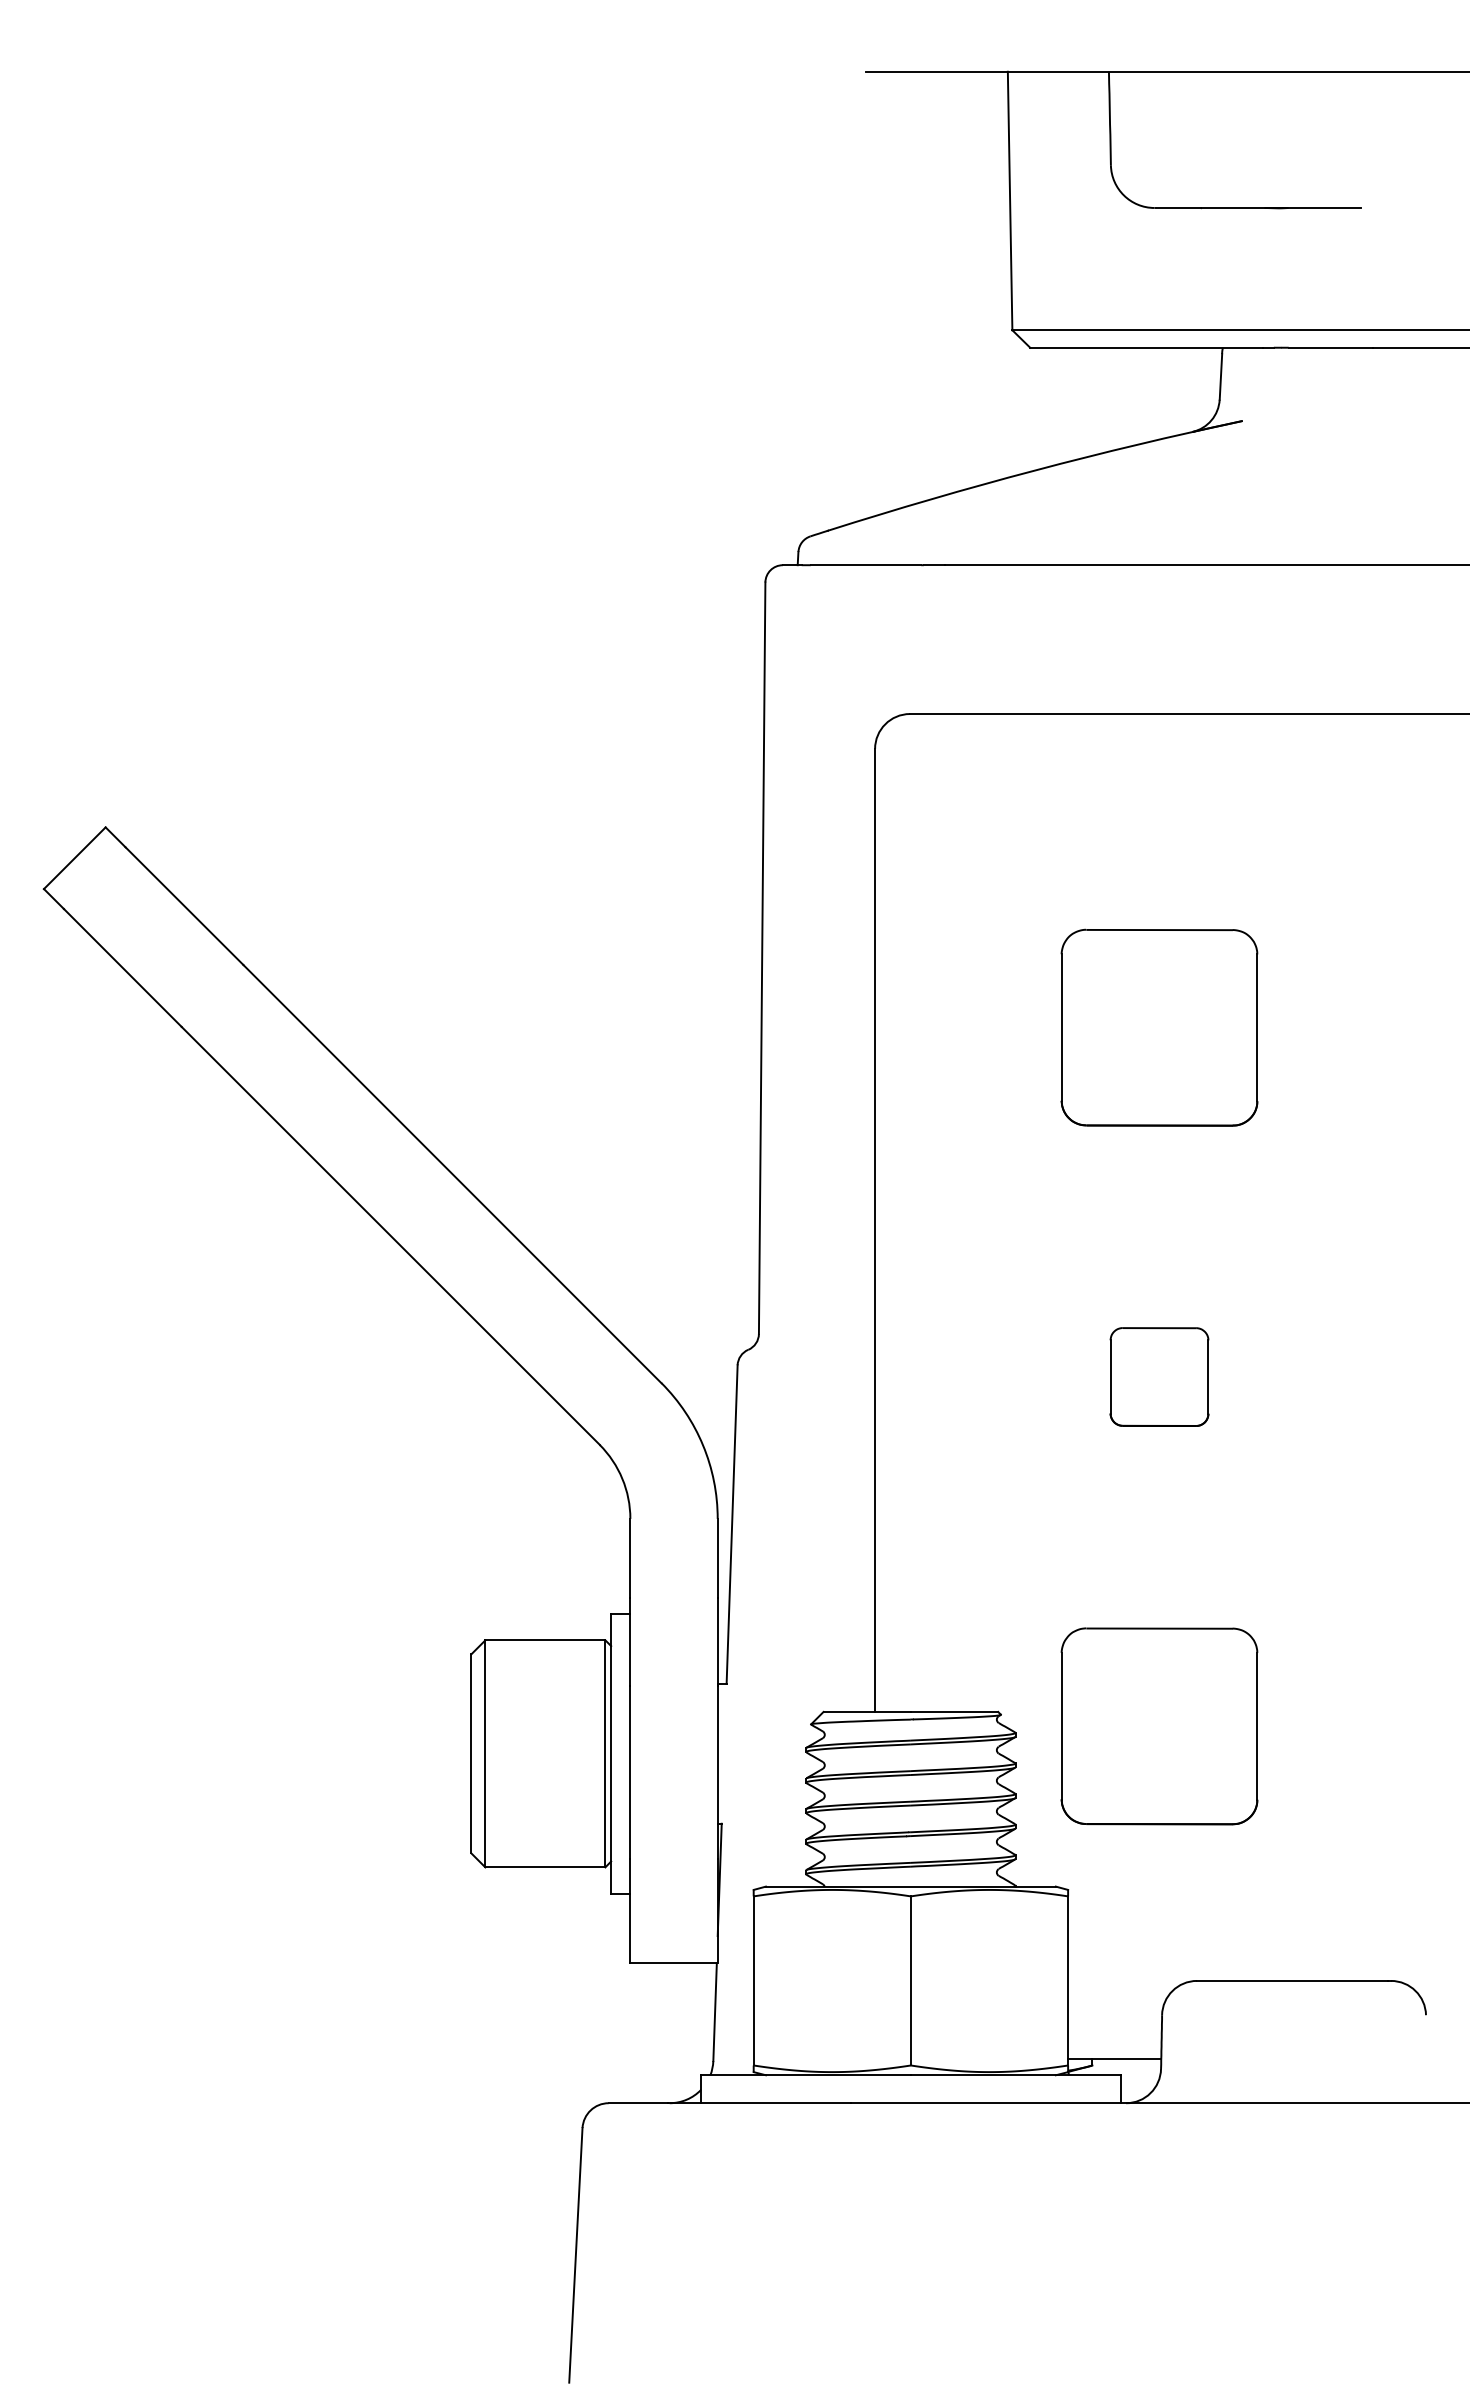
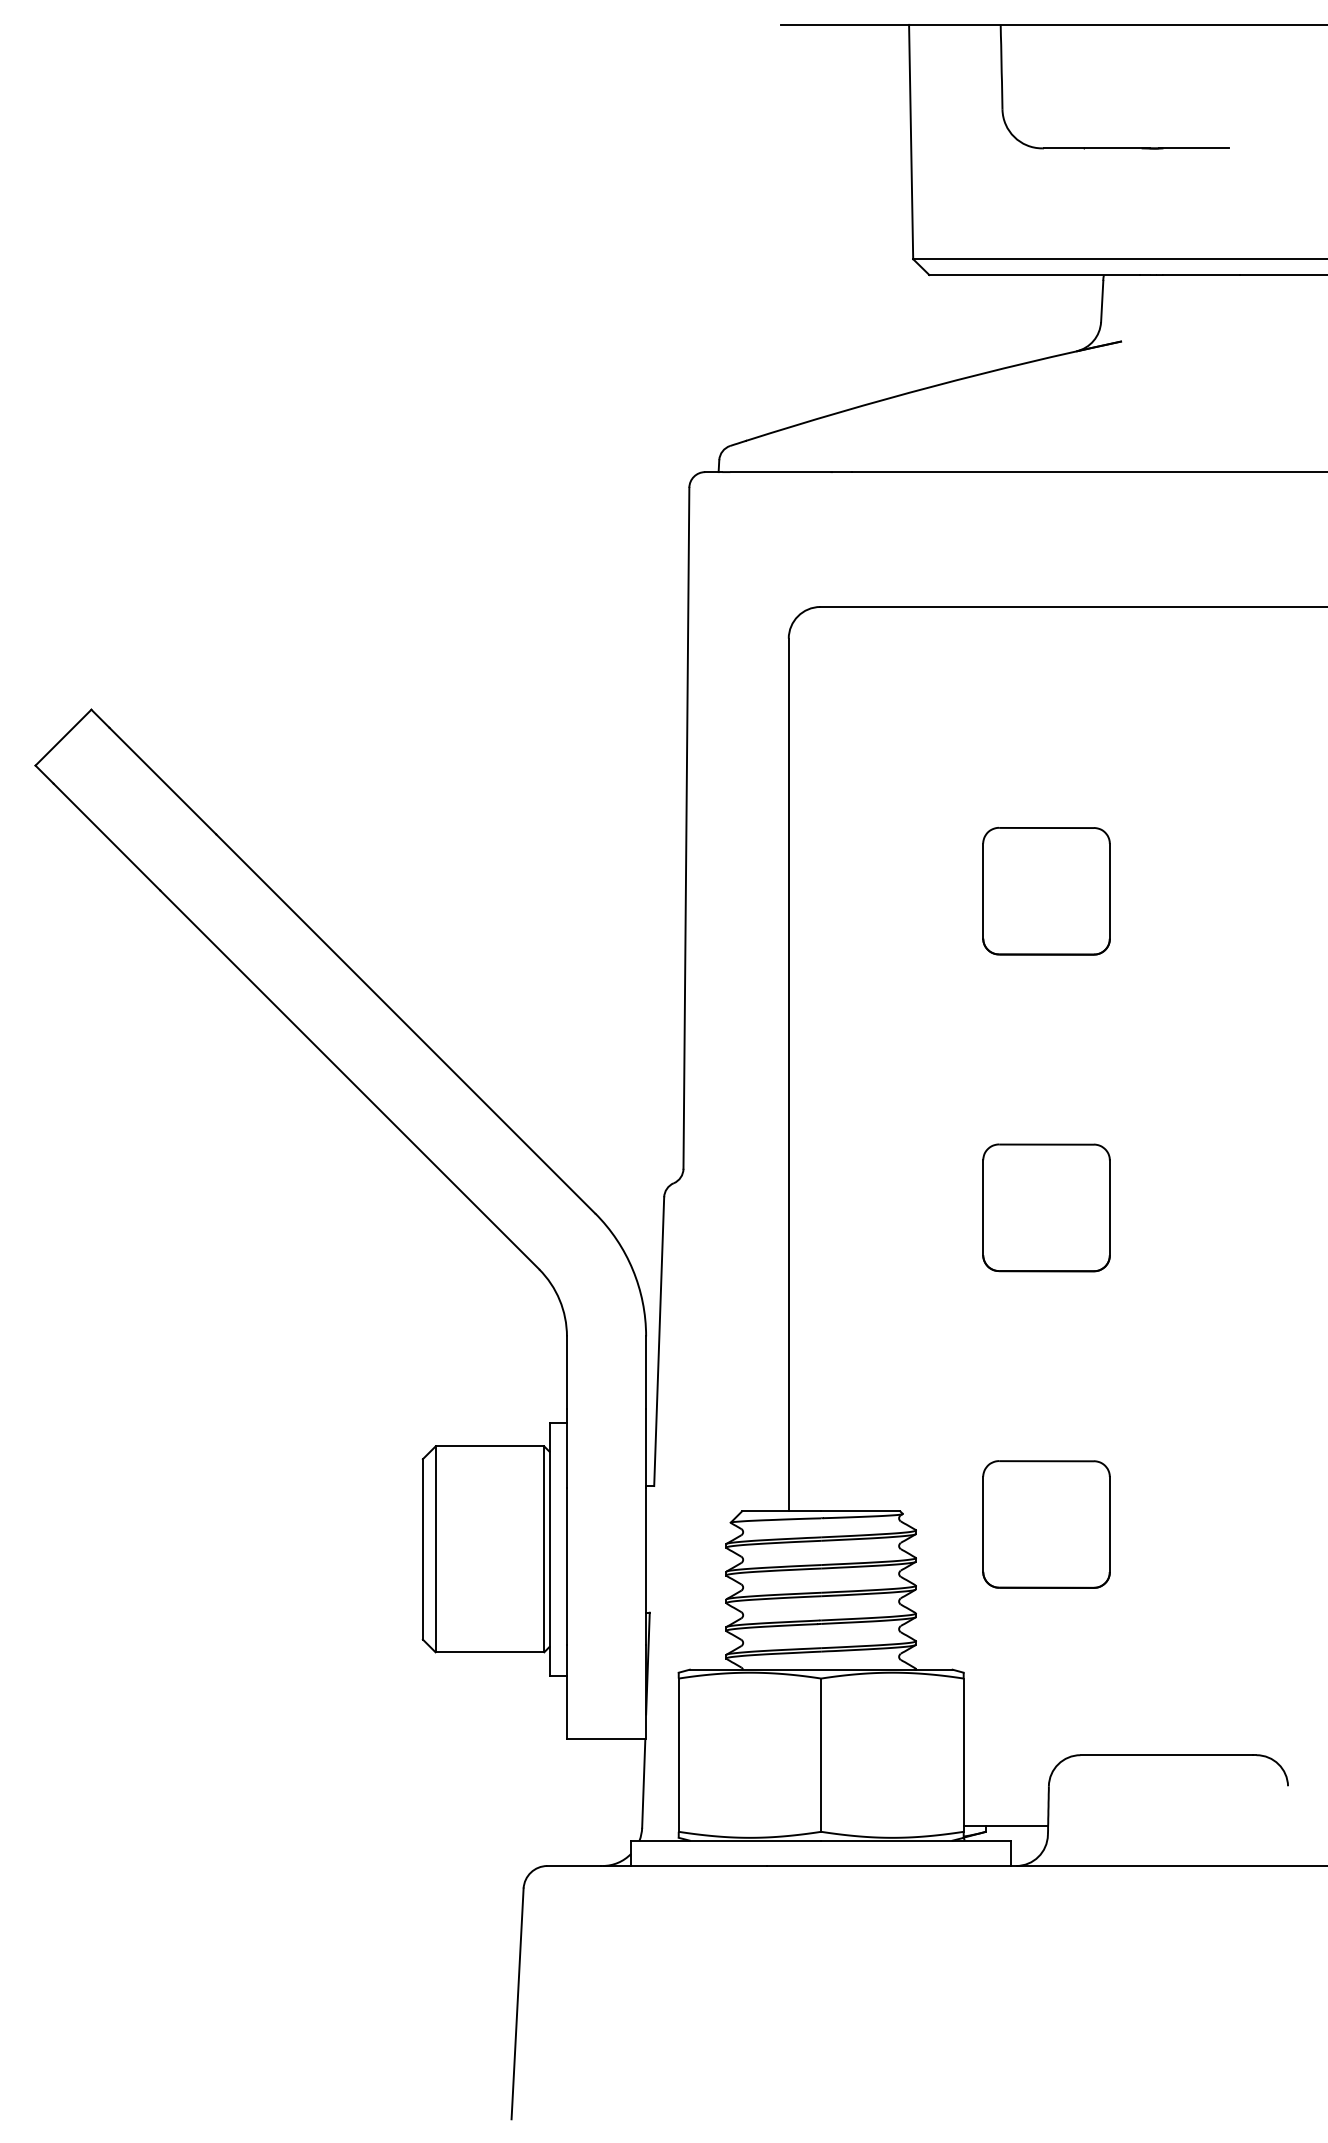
part: (1159, 1027) -> (1046, 891), size x0.71
part: (1159, 1376) -> (1046, 1207), size x1.43
part: (1159, 1726) -> (1046, 1524), size x0.71

